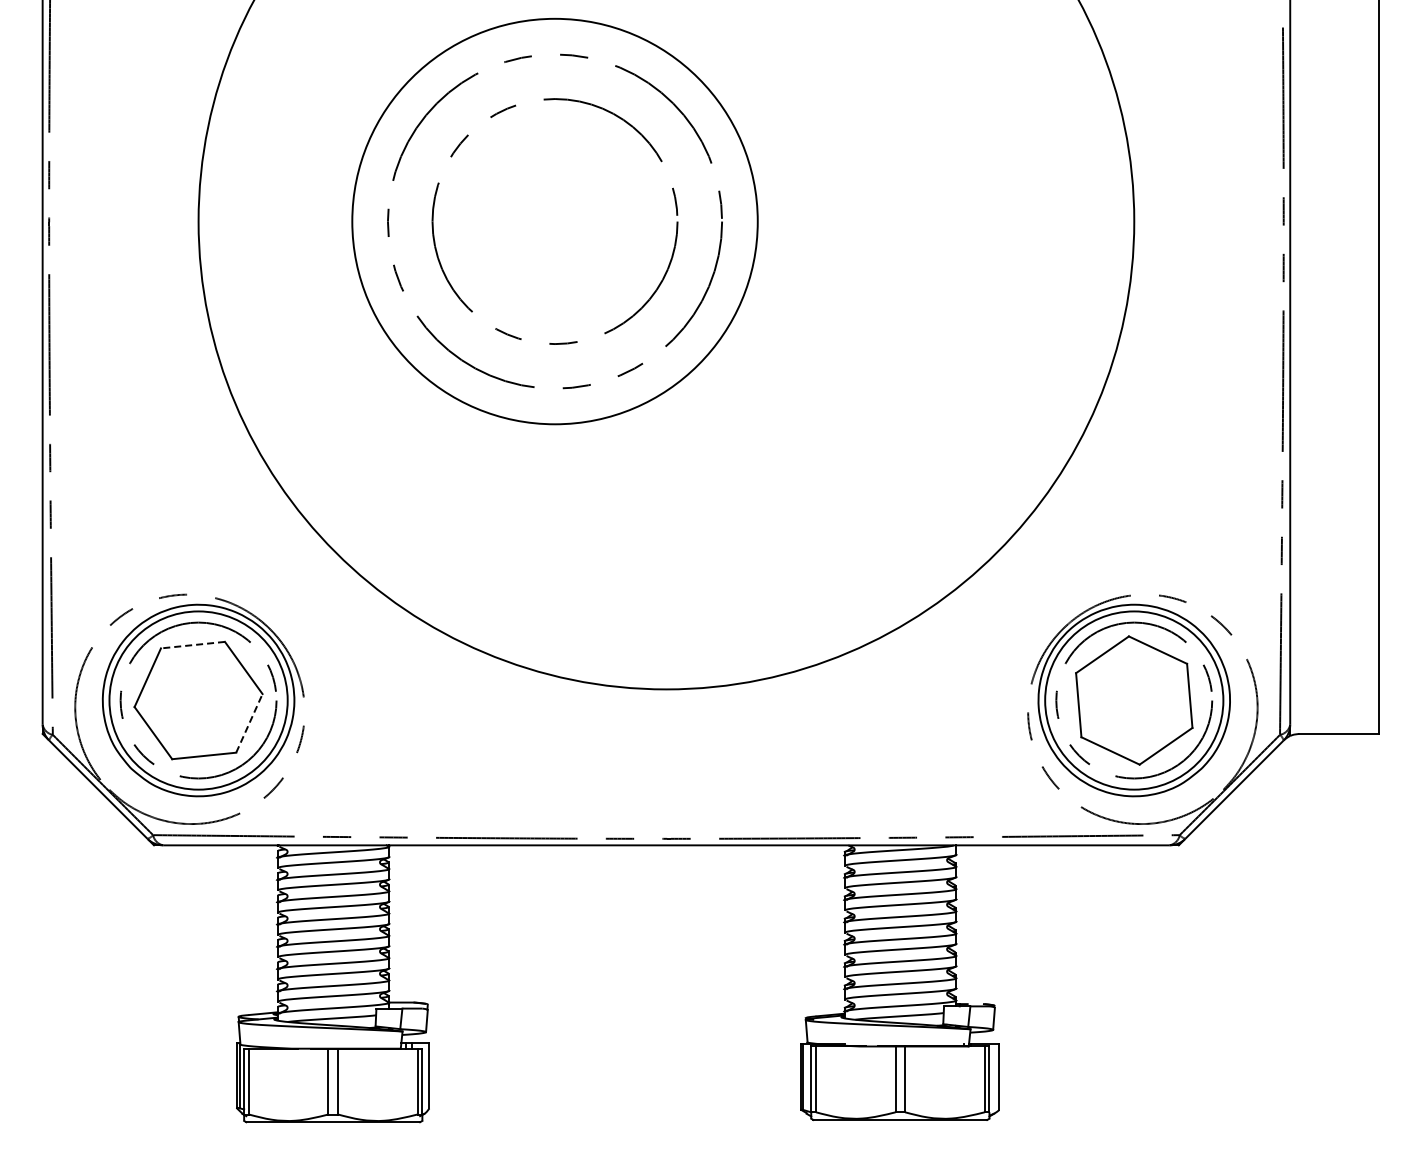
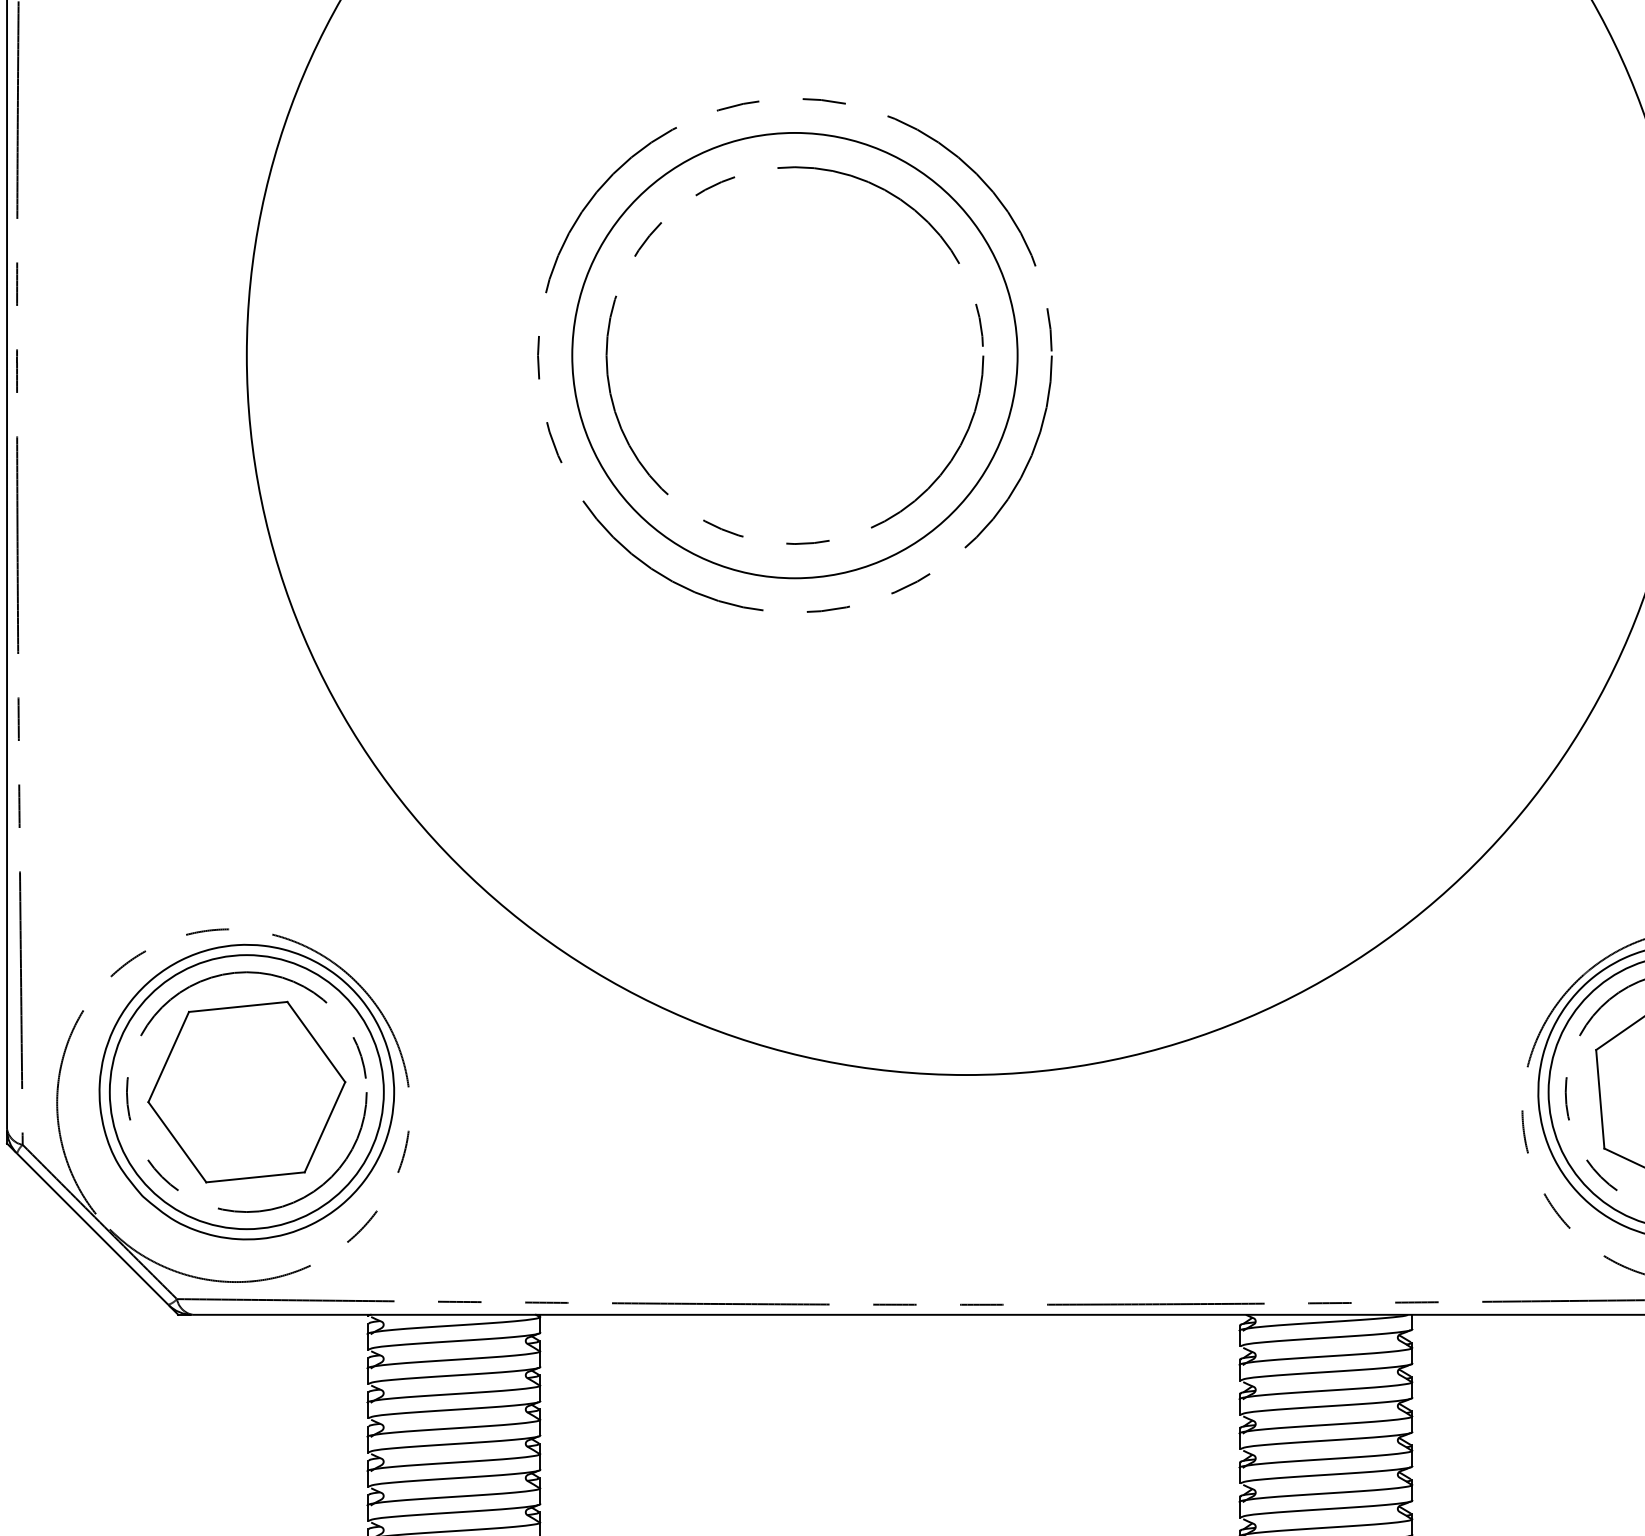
circle: (554, 221) -> (794, 355), size x0.71
line: (192, 645) -> (237, 1007), dashed -> solid
line: (249, 722) -> (325, 1125), dashed -> solid

